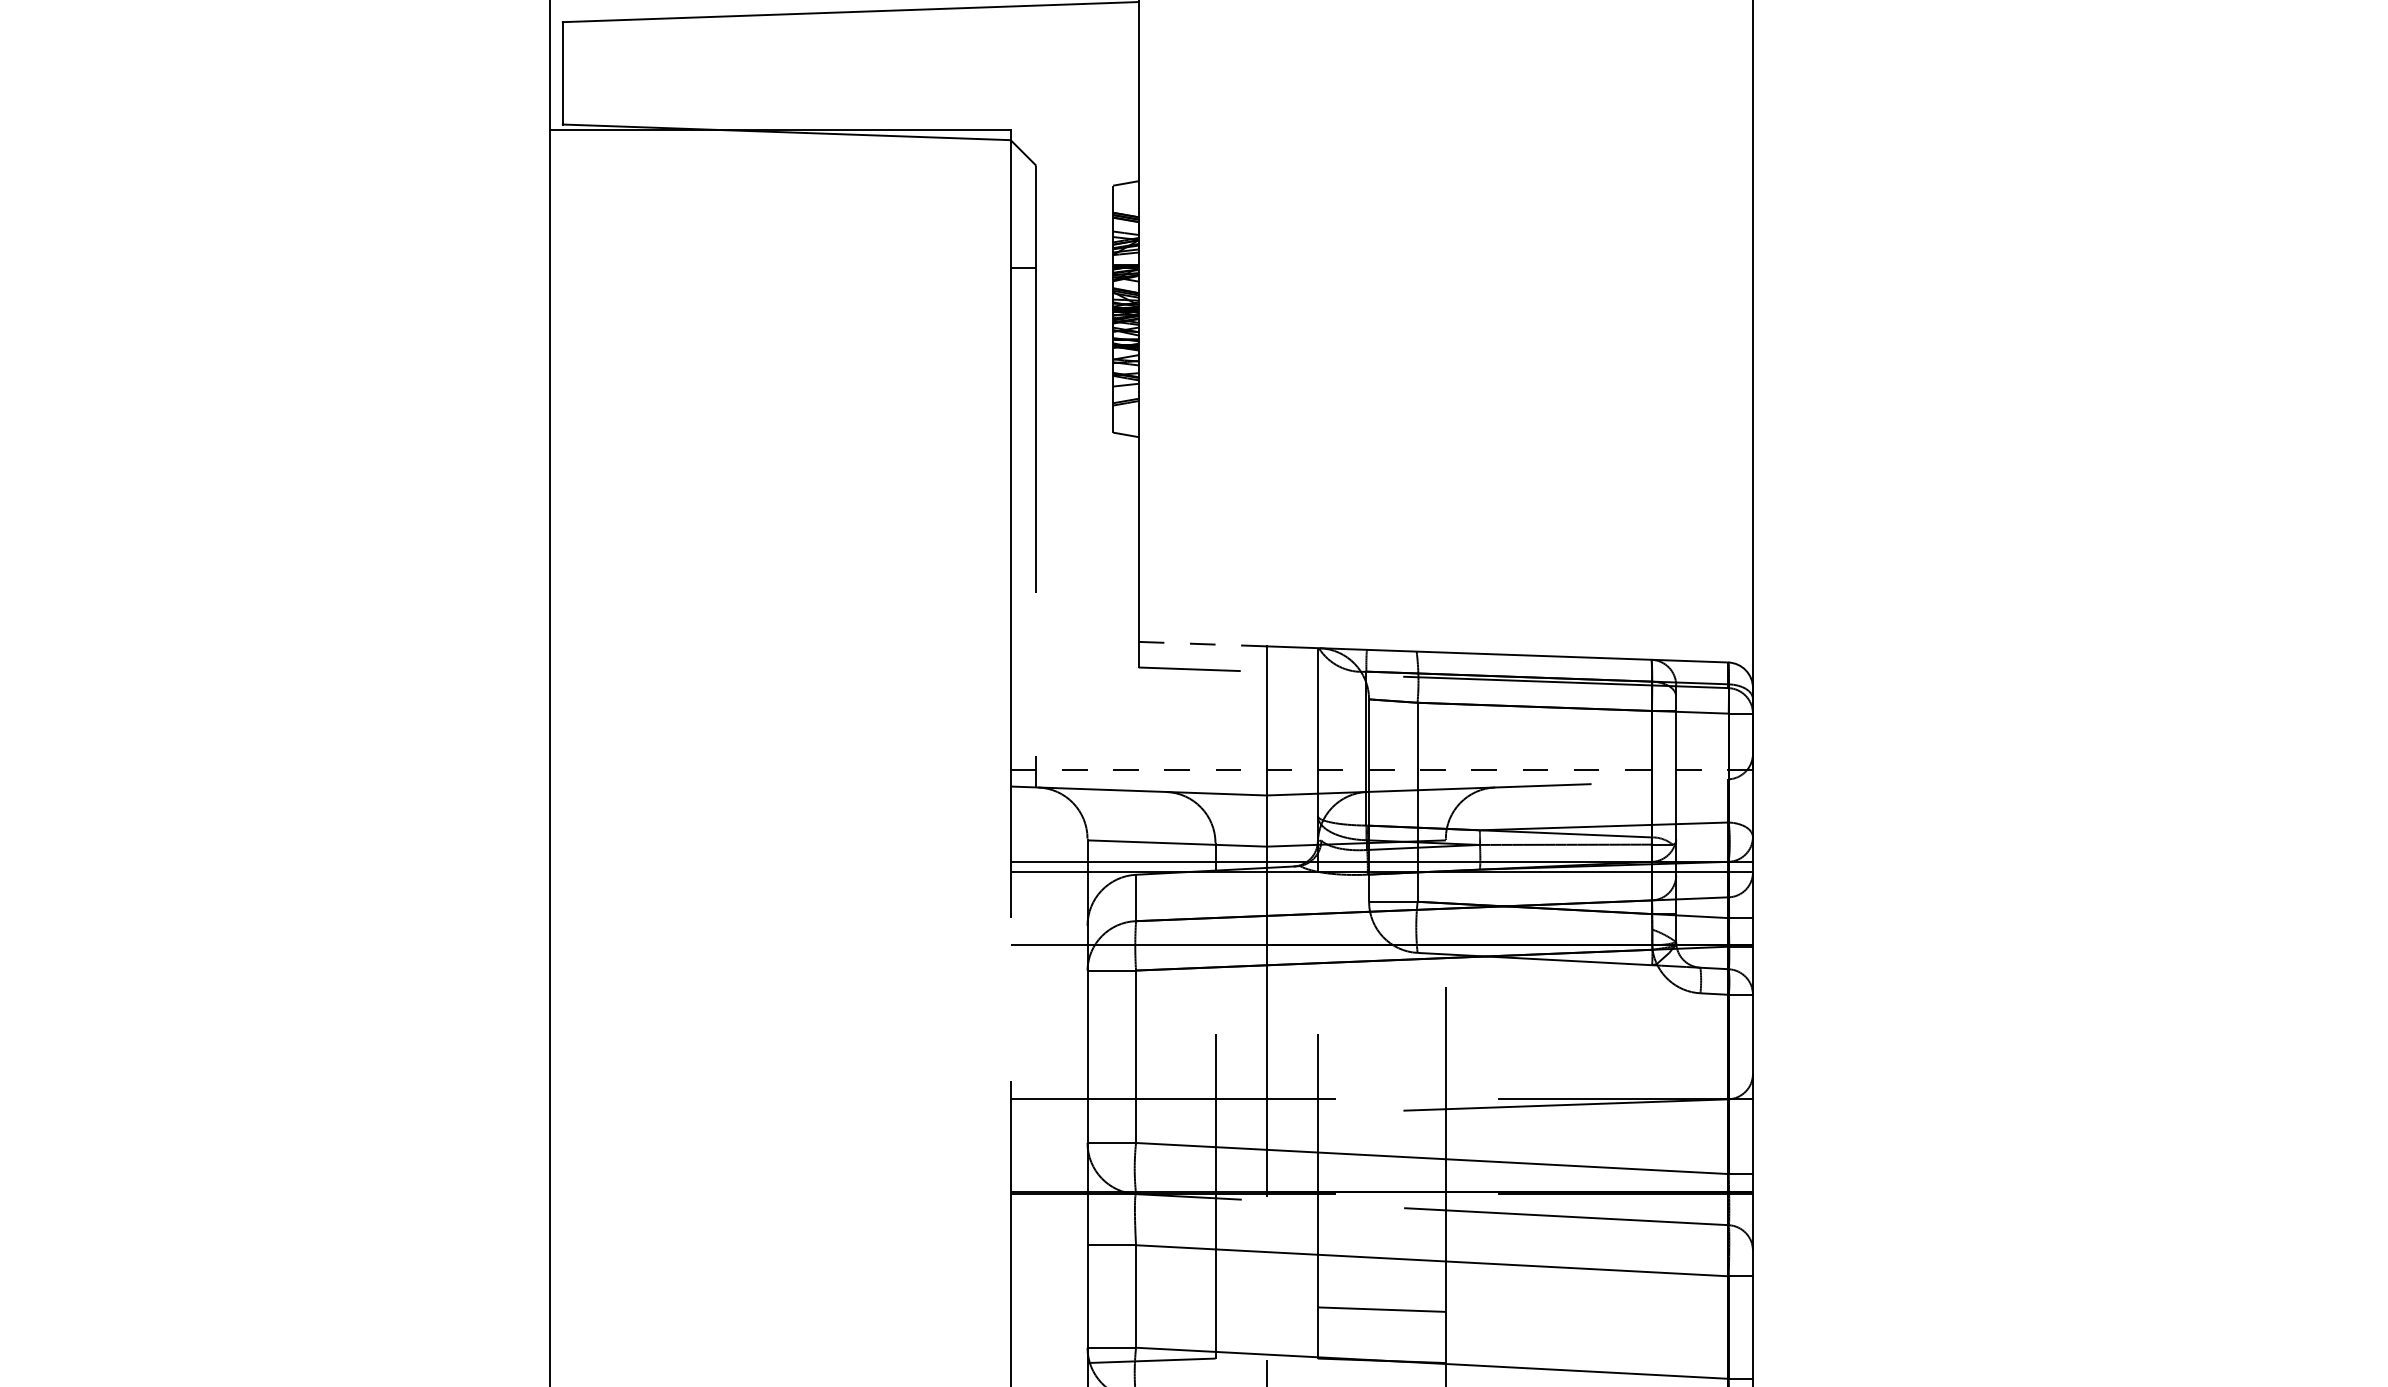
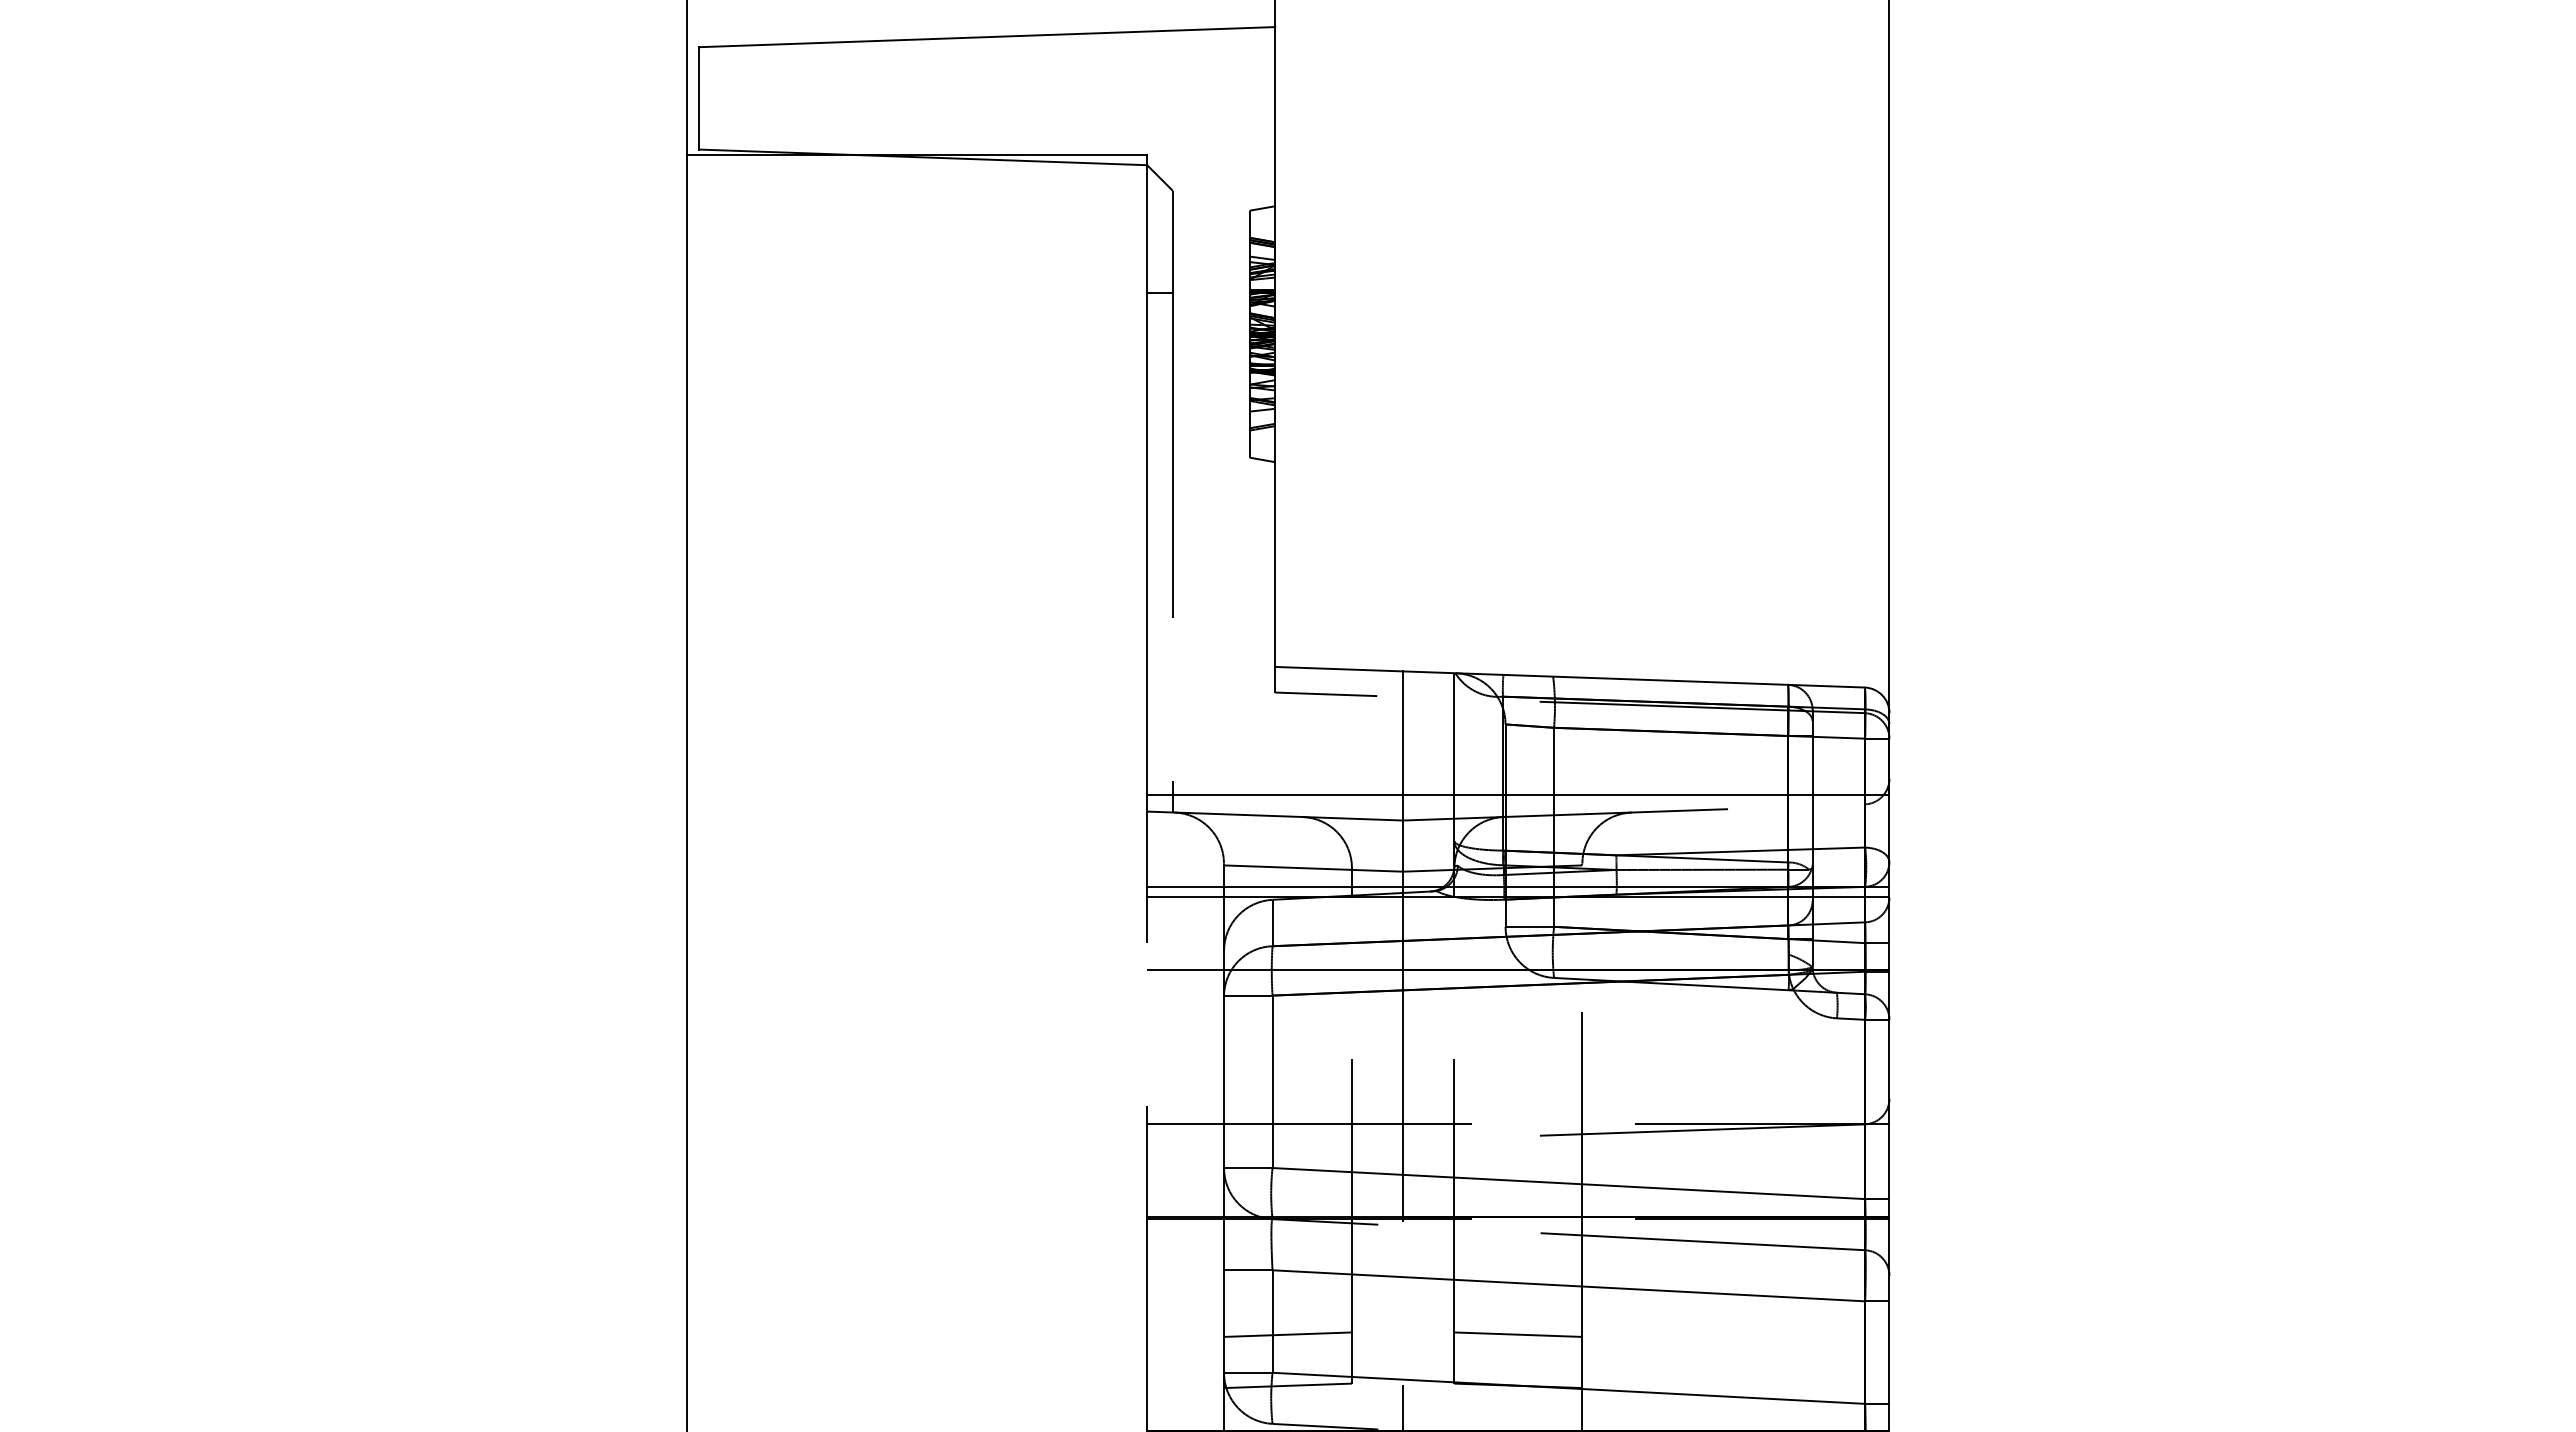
line: (1202, 644) -> (1338, 669), dashed -> solid
line: (1381, 769) -> (1517, 794), dashed -> solid
line: (1151, 1309) -> (1287, 1334), added

